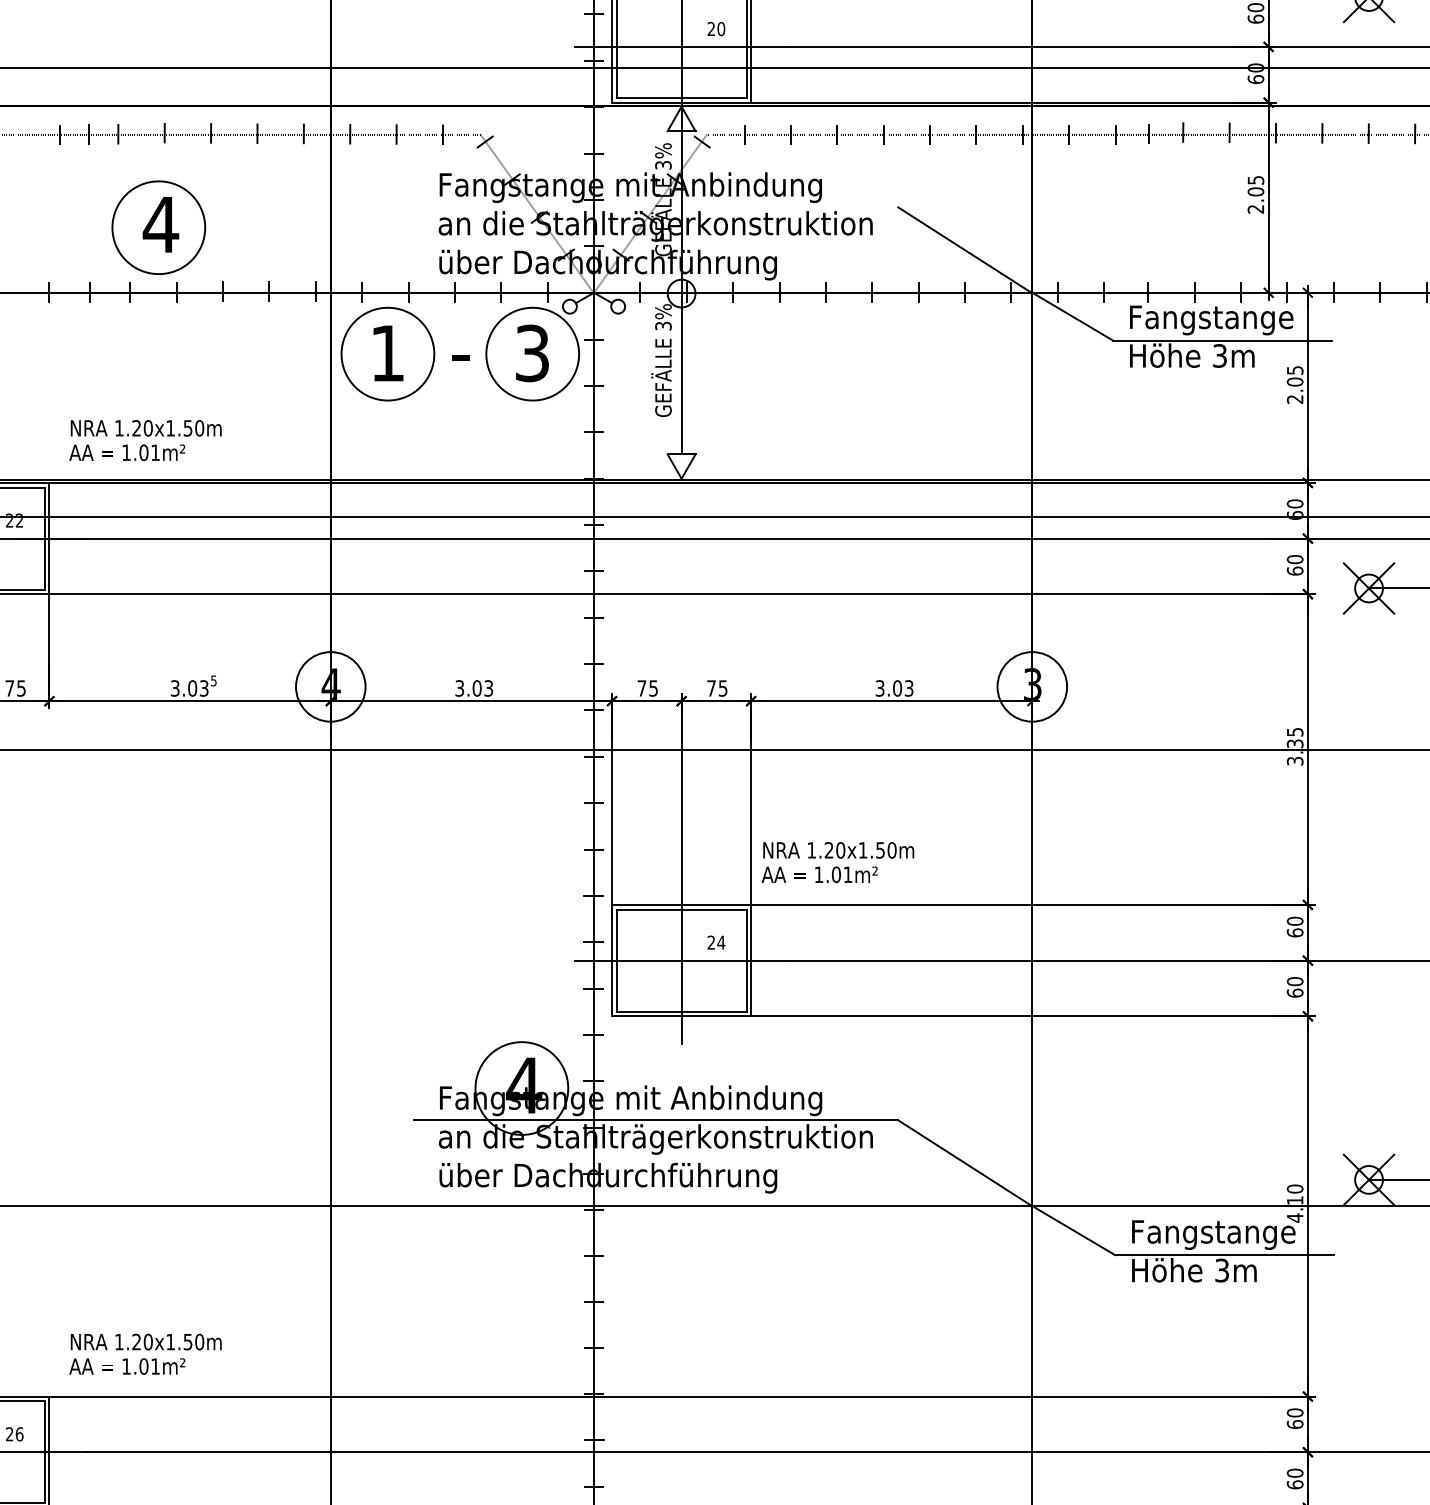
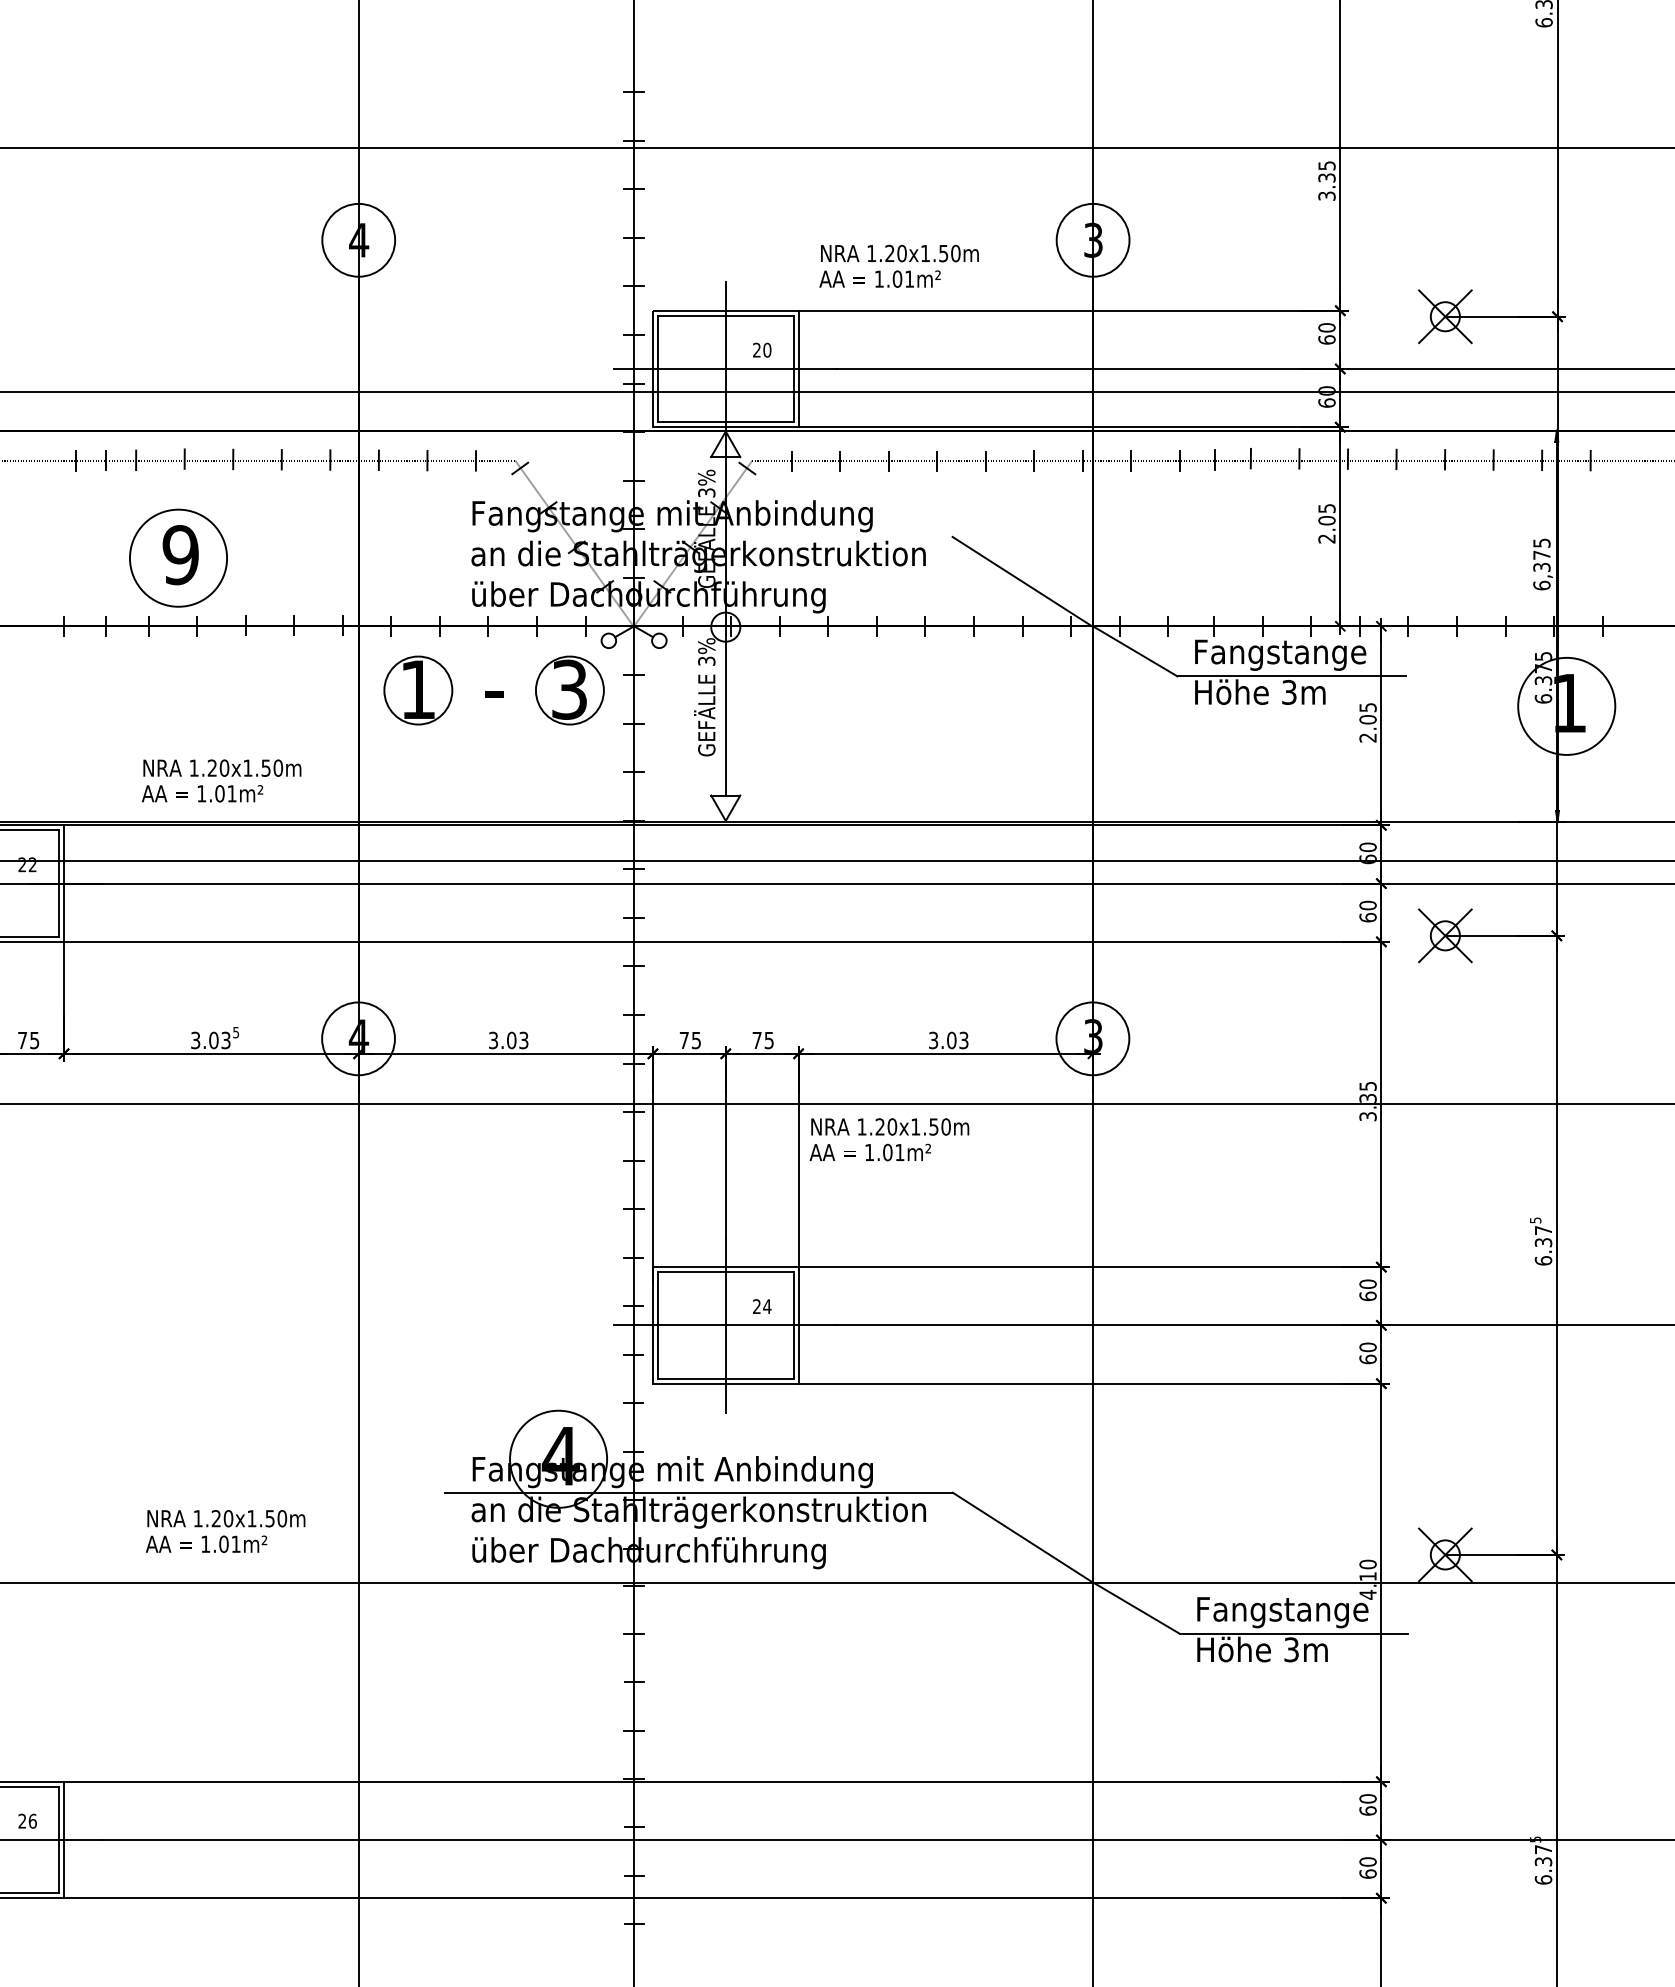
text: (160, 225) -> (180, 555), 4 -> 9
circle: (387, 354) -> (417, 690), size x0.7
circle: (532, 354) -> (569, 690), size x0.7
text: (145, 440) -> (221, 780), moved
text: (838, 862) -> (889, 1139), moved
text: (145, 1354) -> (225, 1531), moved

